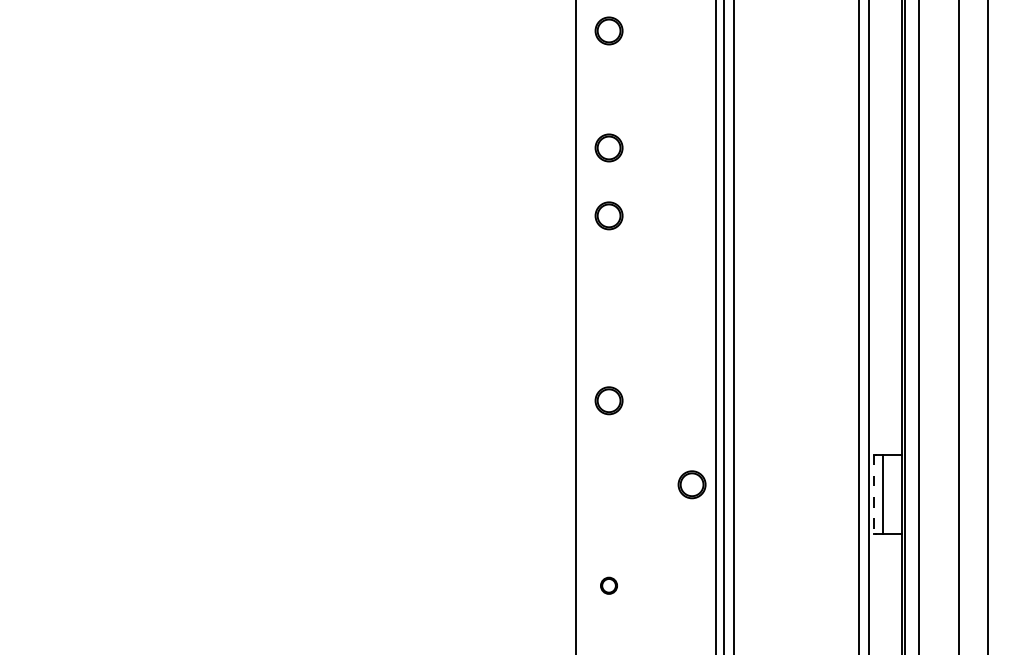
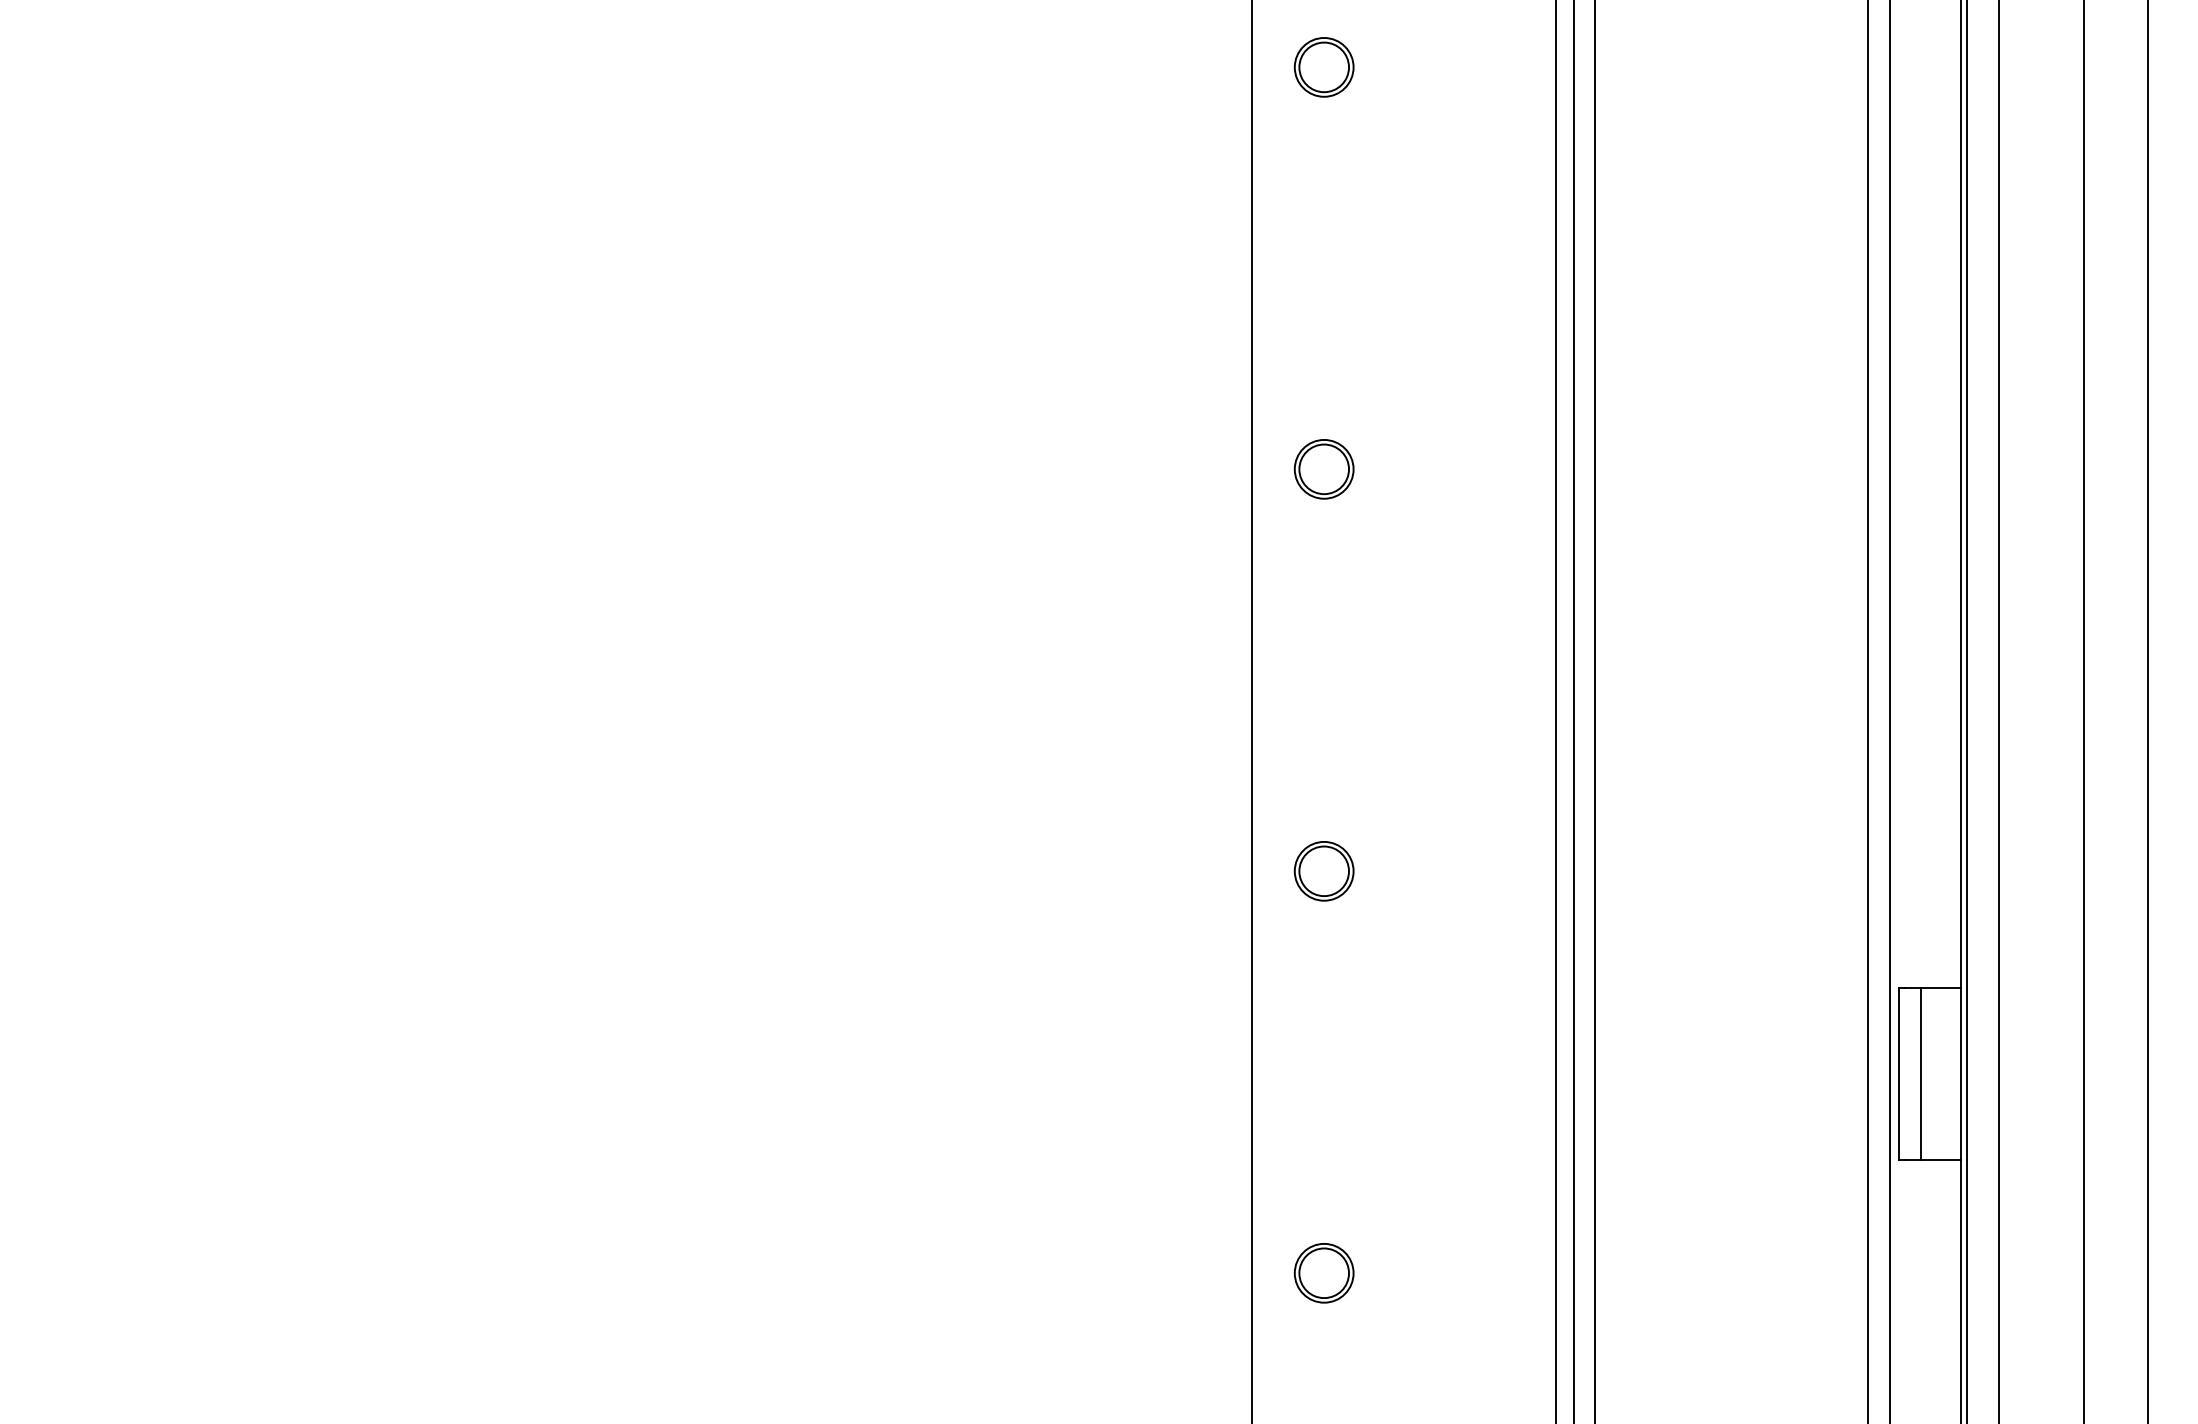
part: (608, 147) -> (1322, 320), removed
part: (691, 484) -> (1503, 1053), removed
line: (873, 494) -> (1898, 1075), dashed -> solid
part: (608, 585) -> (1322, 1272), size x1.67

